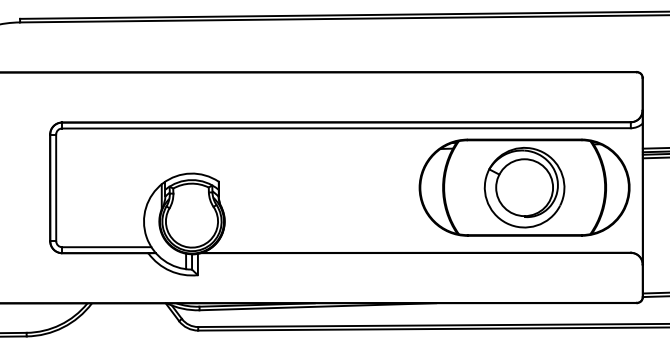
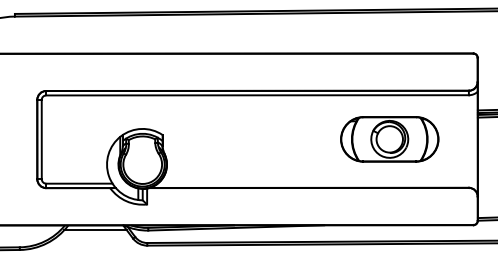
part: (523, 187) -> (389, 139), size x0.62
line: (128, 309) -> (95, 229), added

